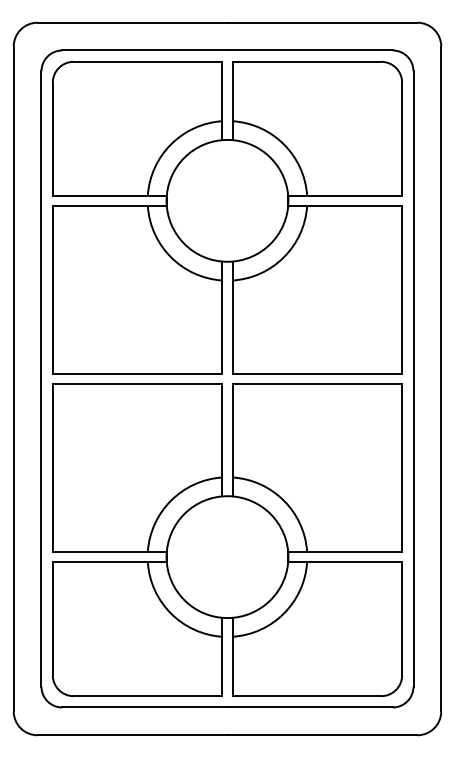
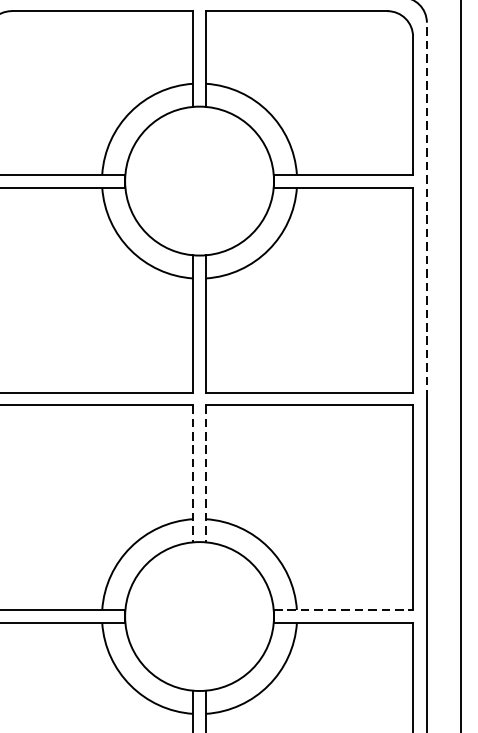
line: (413, 225) -> (426, 211), solid -> dashed
line: (222, 440) -> (193, 473), solid -> dashed
line: (232, 440) -> (205, 473), solid -> dashed
line: (345, 551) -> (343, 609), solid -> dashed

